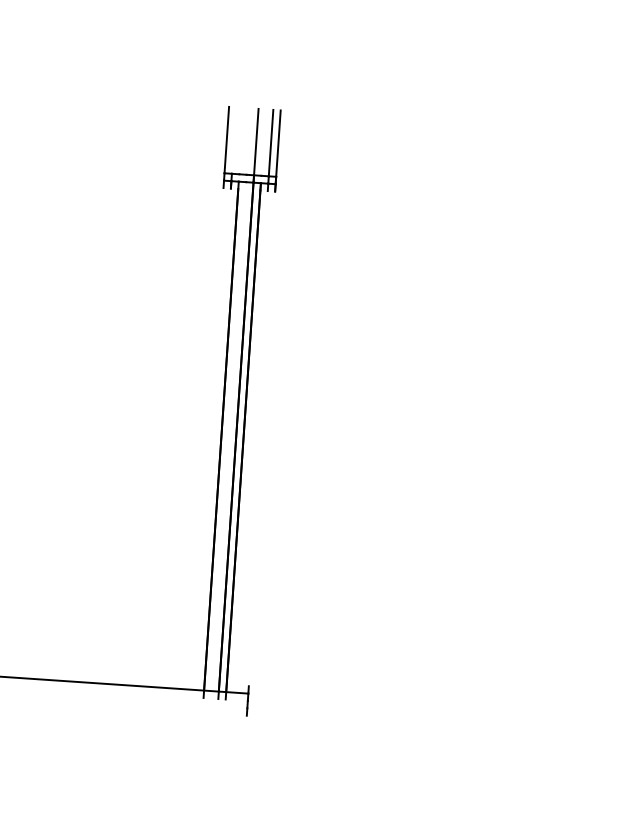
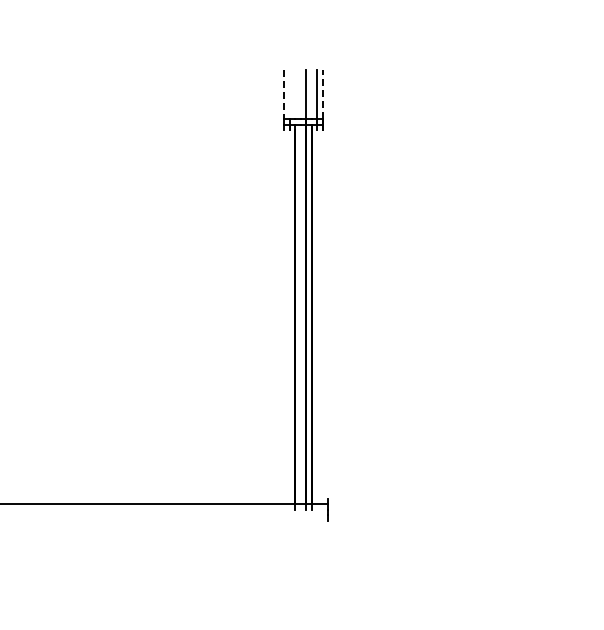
line: (227, 139) -> (284, 94), solid -> dashed
line: (278, 143) -> (322, 94), solid -> dashed

